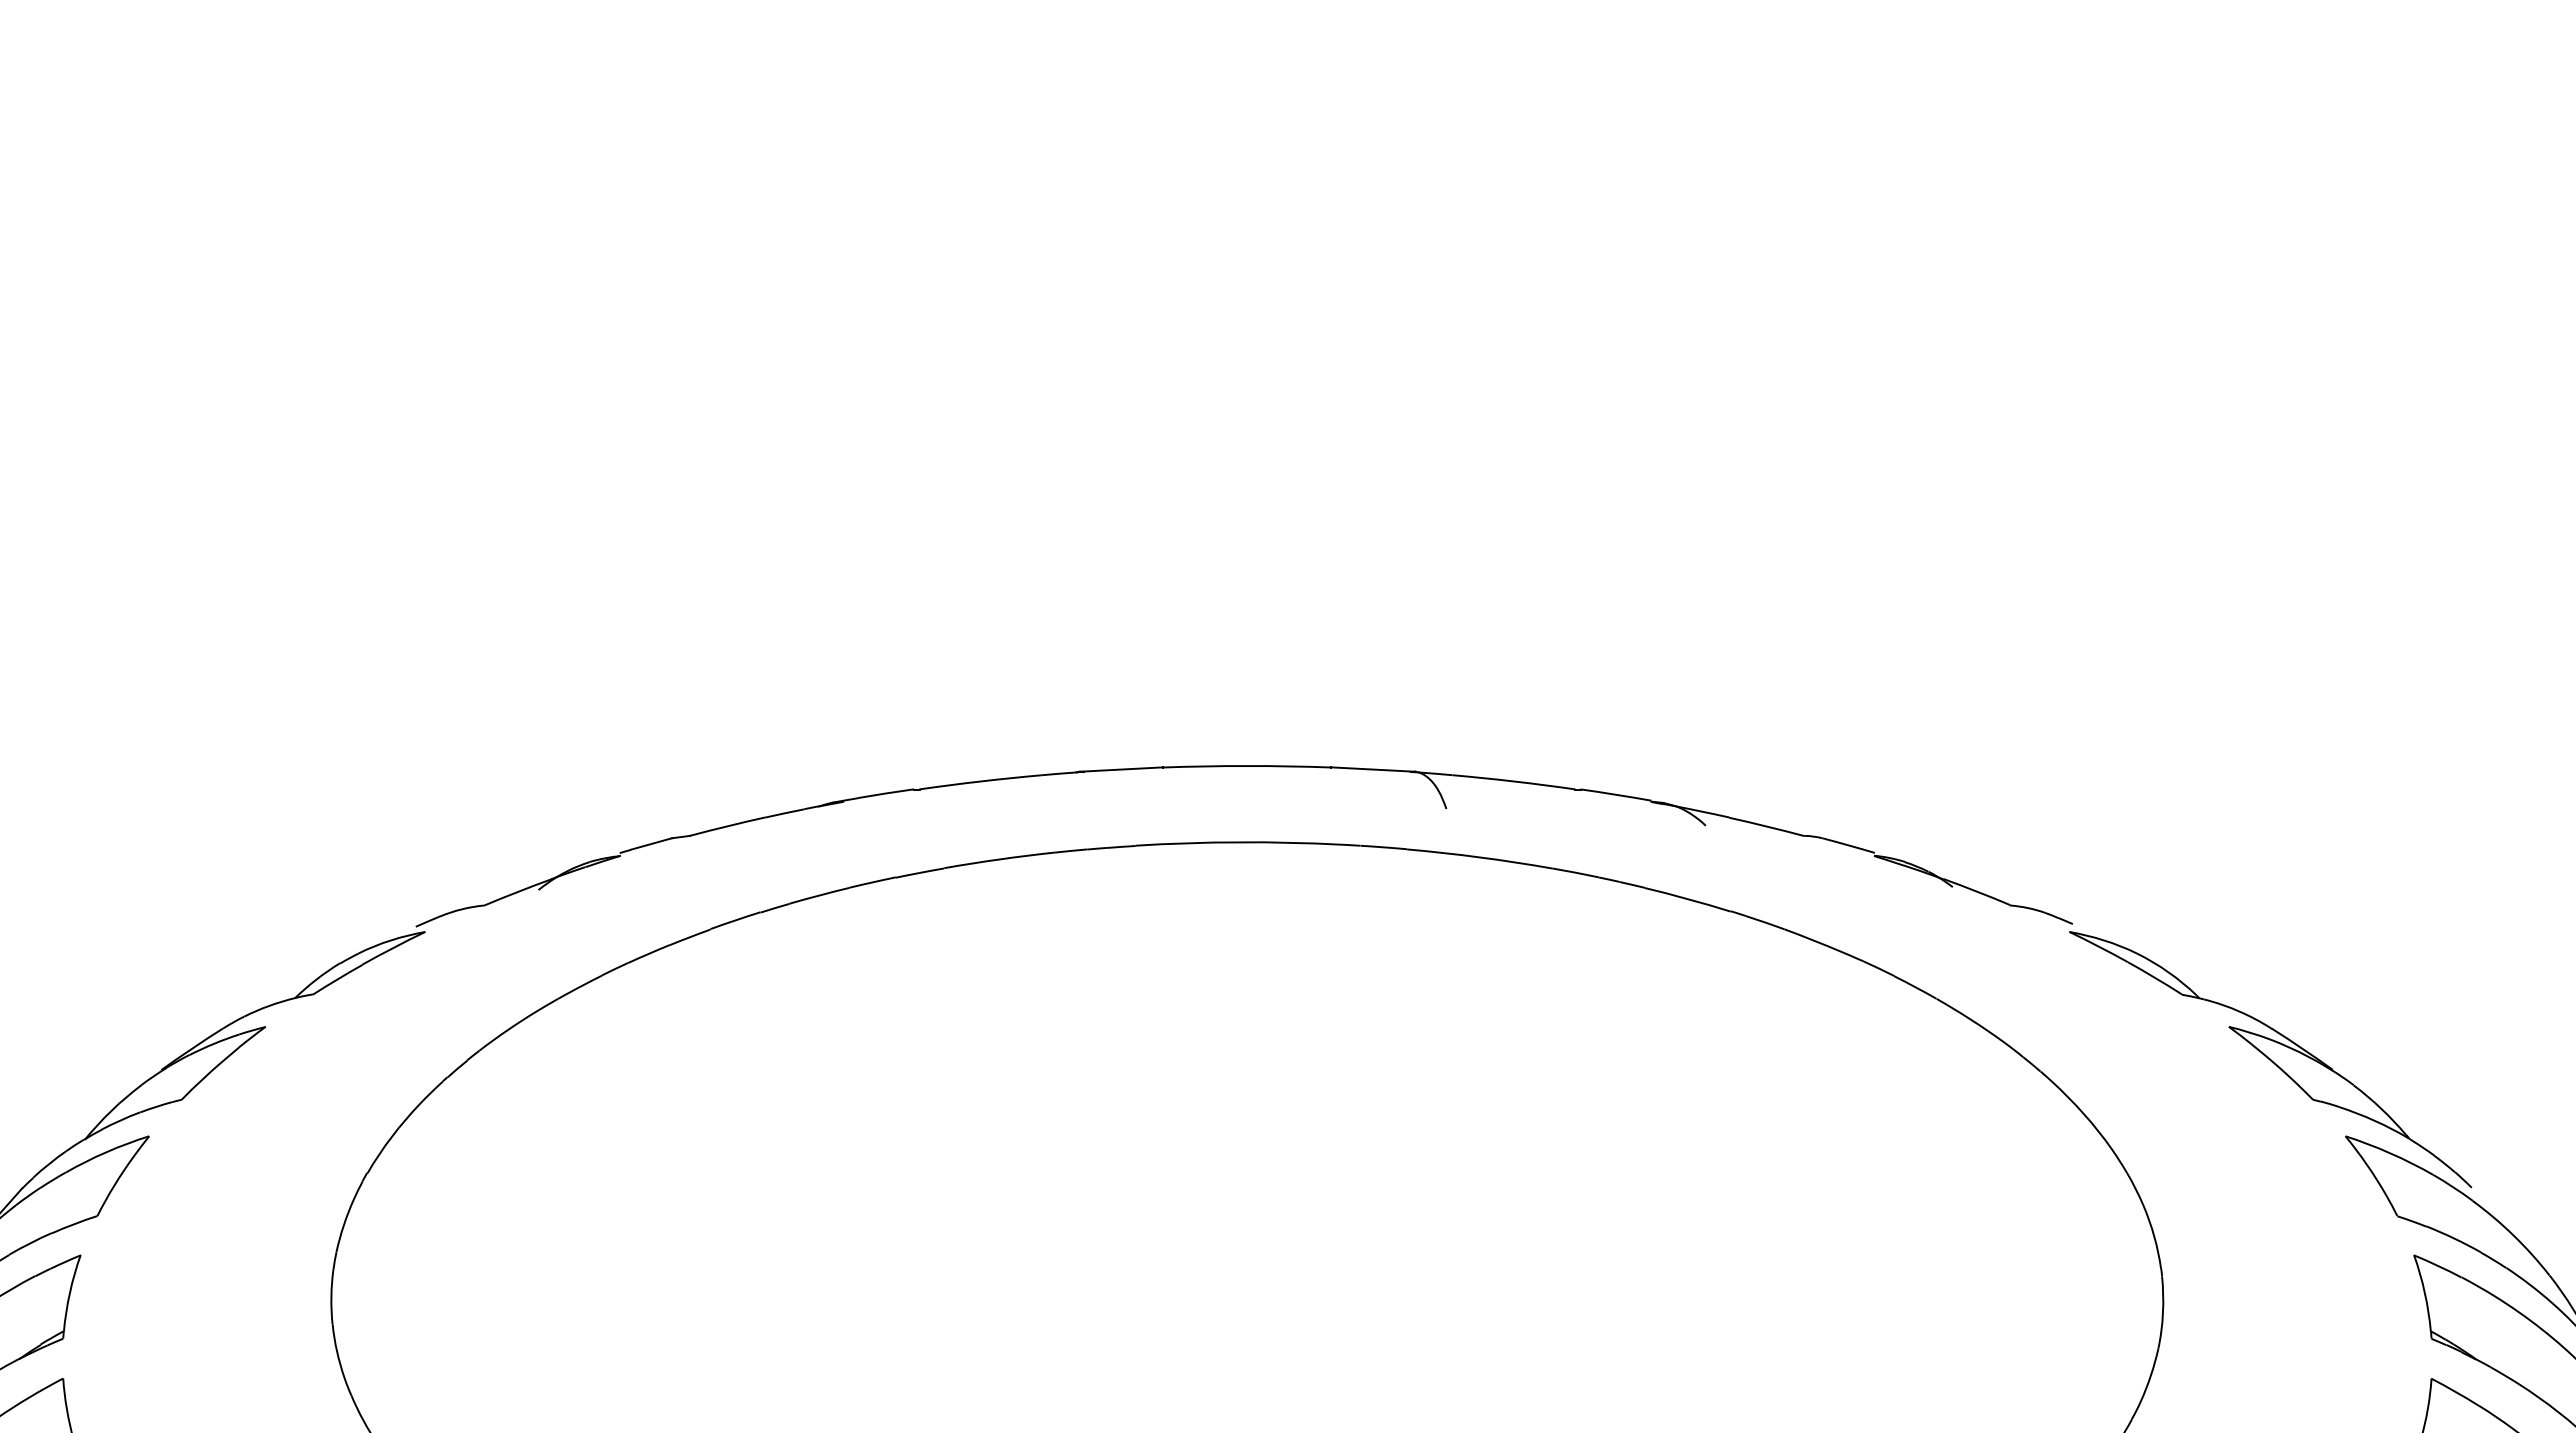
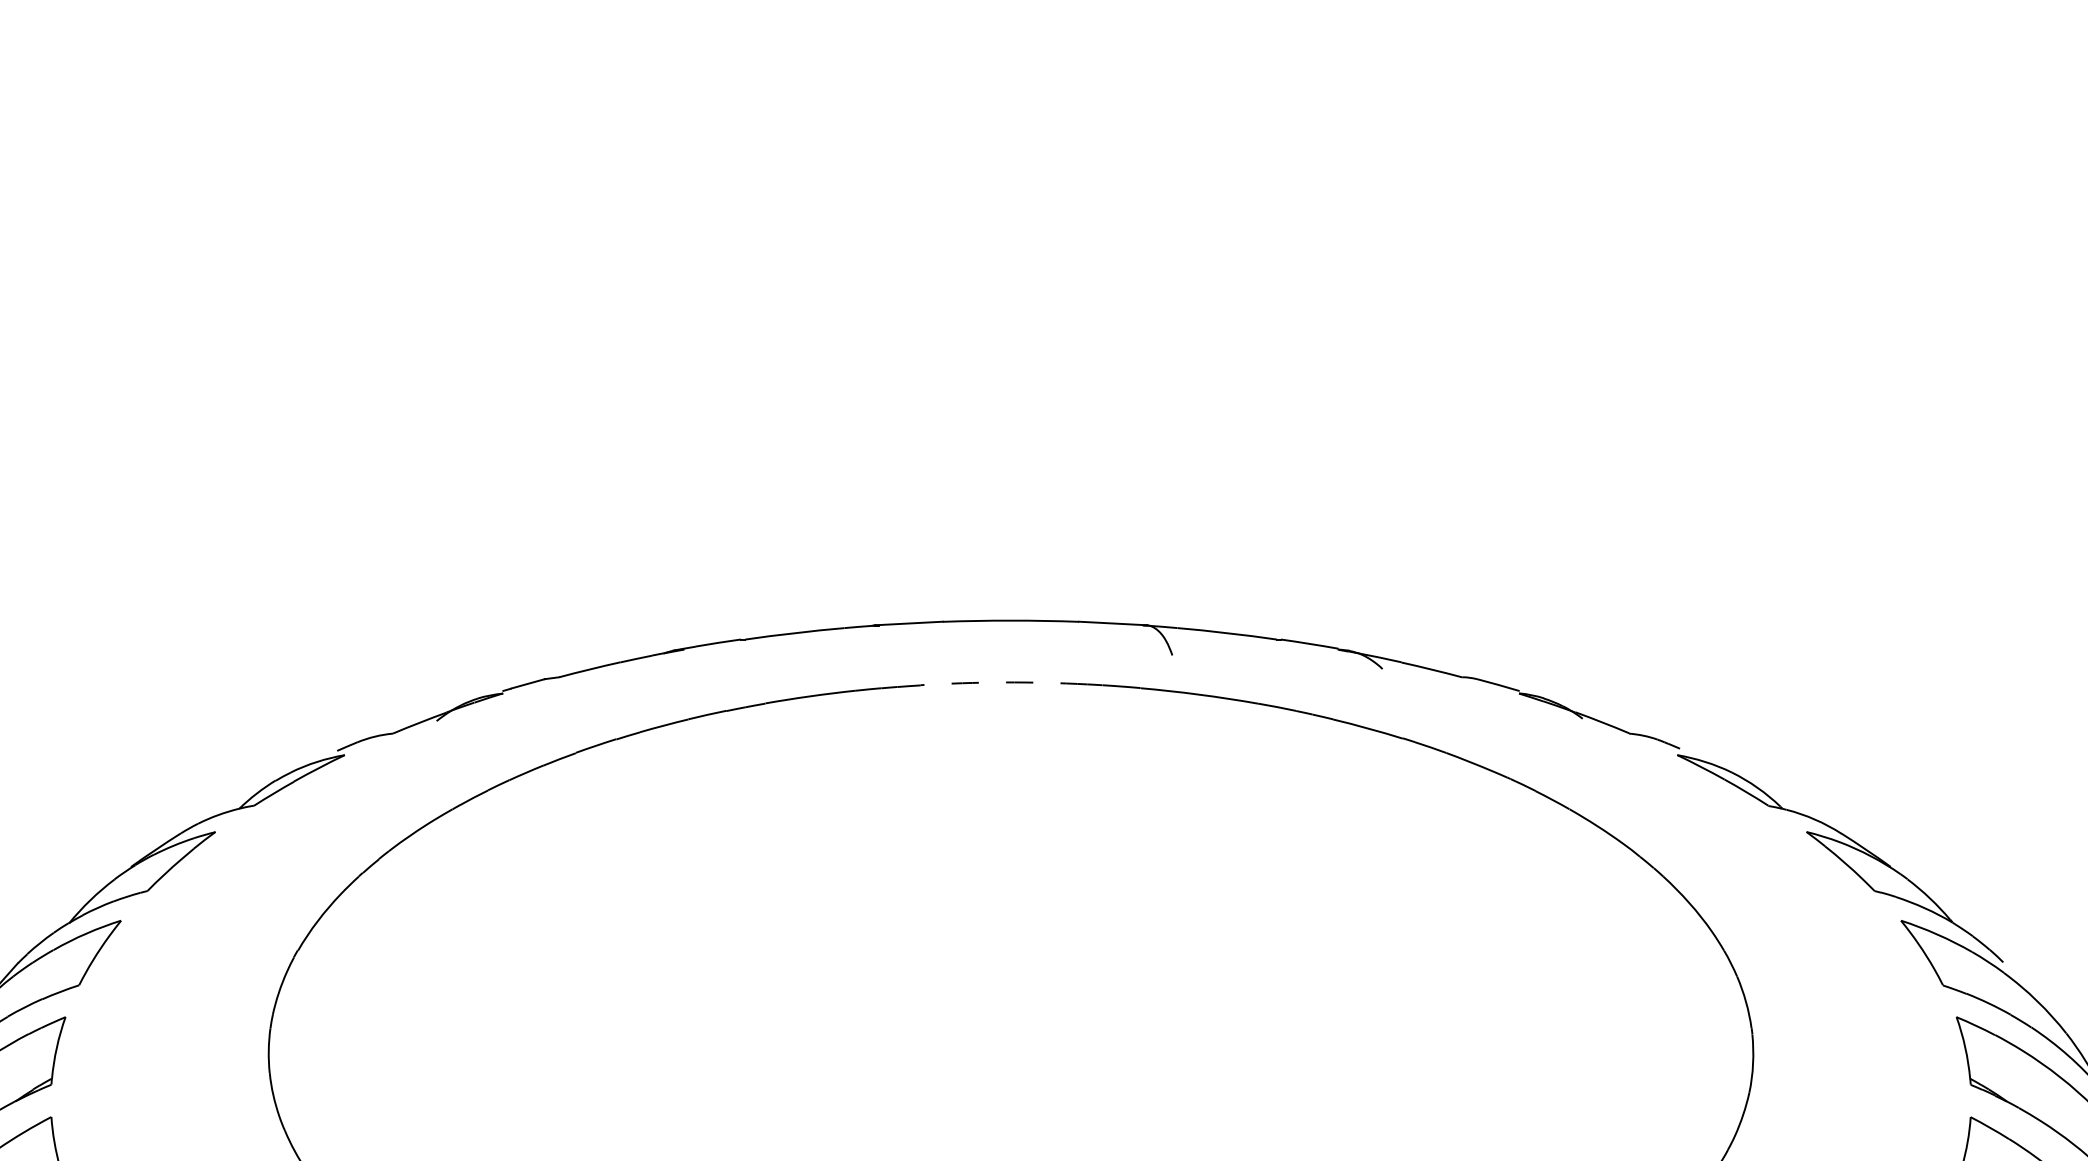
arc: (1238, 842) -> (1003, 682), solid -> dashed

